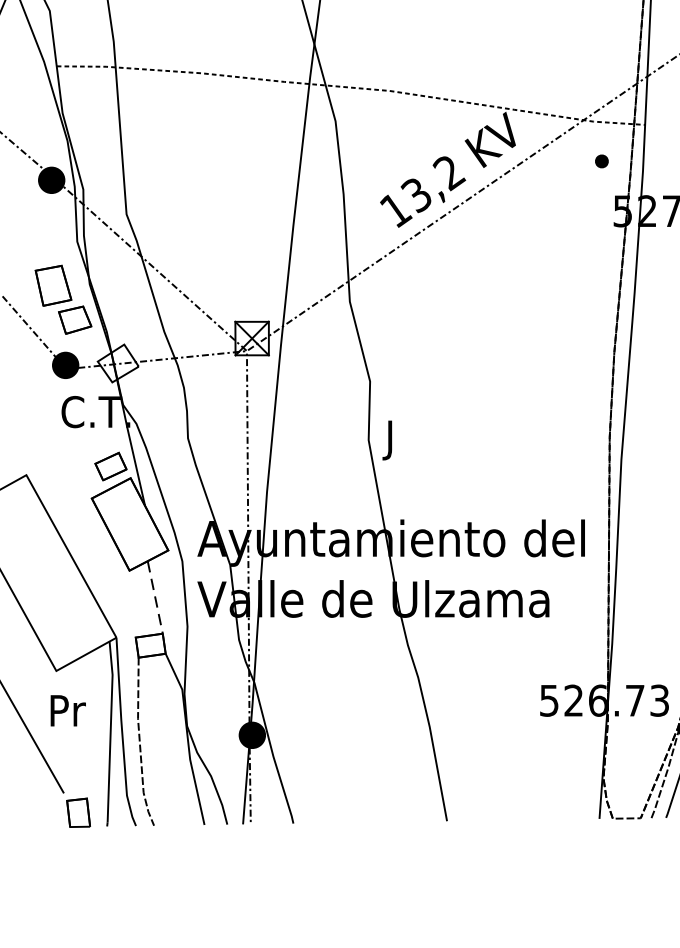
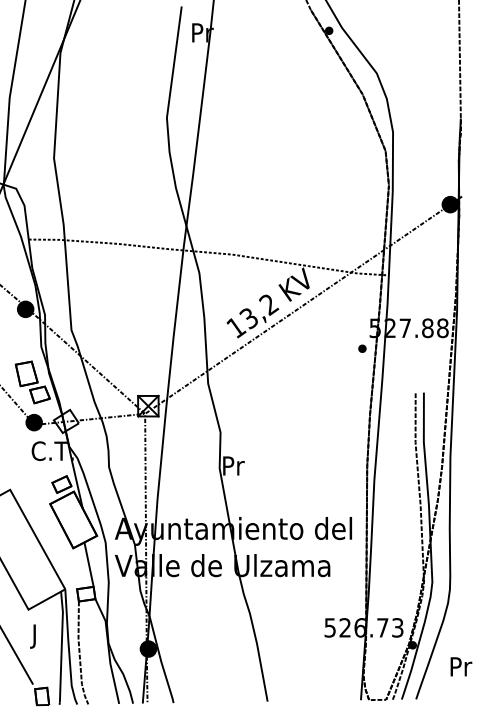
part: (602, 160) -> (362, 348), moved
text: (391, 440) -> (233, 468), J -> Pr
line: (156, 597) -> (89, 564), dashed -> solid
text: (67, 714) -> (35, 636), Pr -> J

